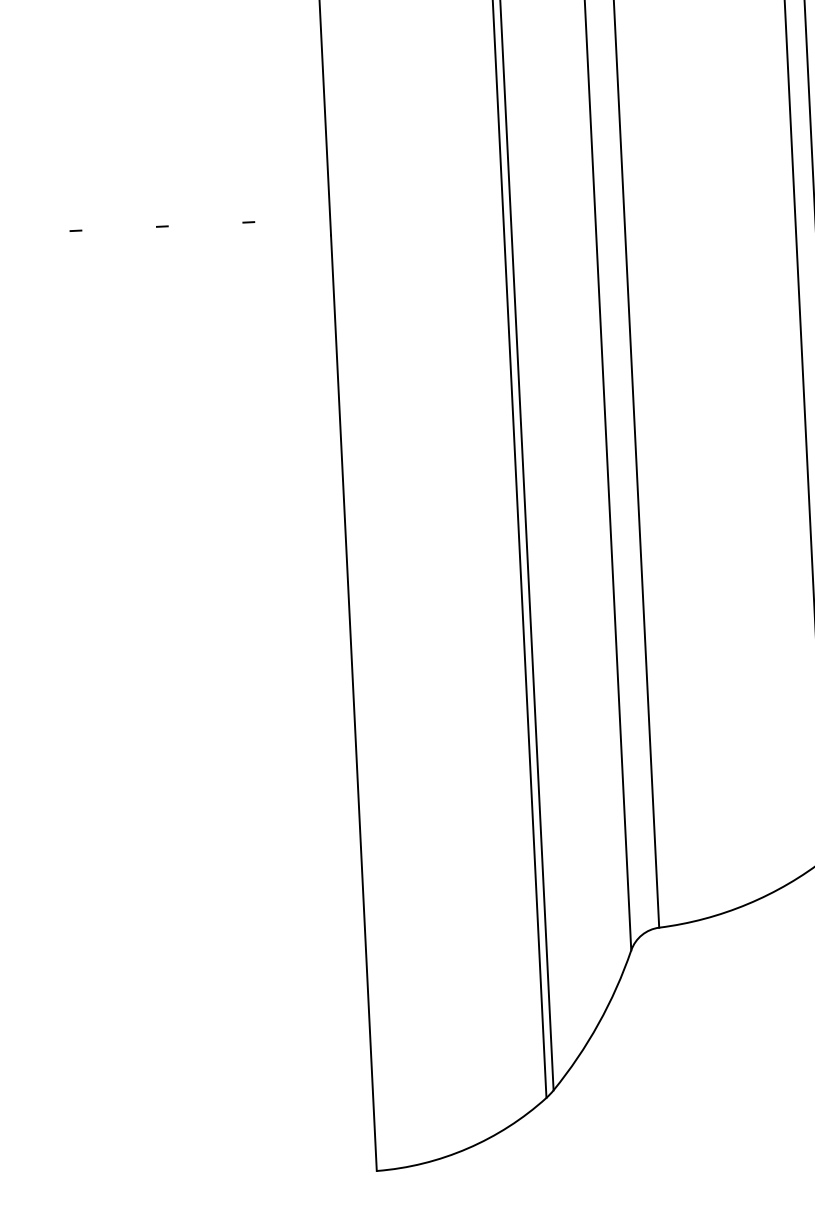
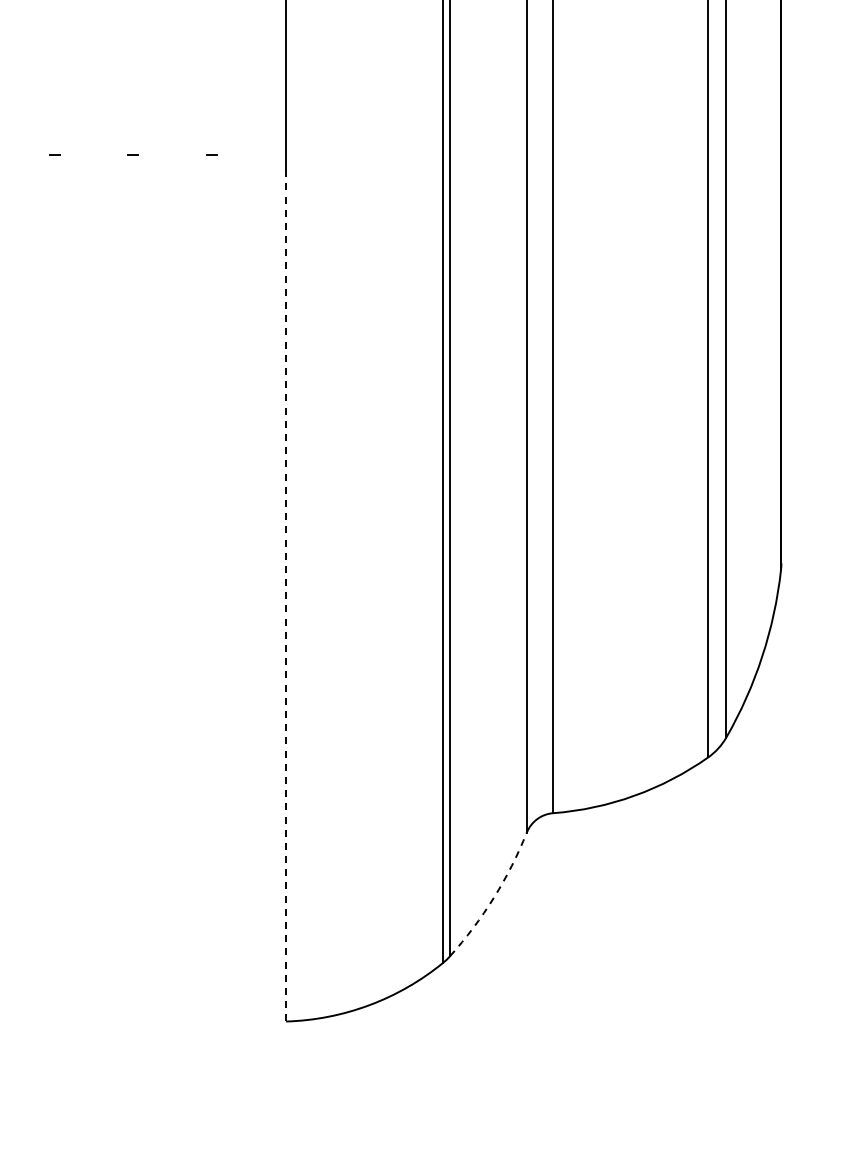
line: (354, 702) -> (286, 595), solid -> dashed
arc: (598, 1023) -> (493, 897), solid -> dashed

